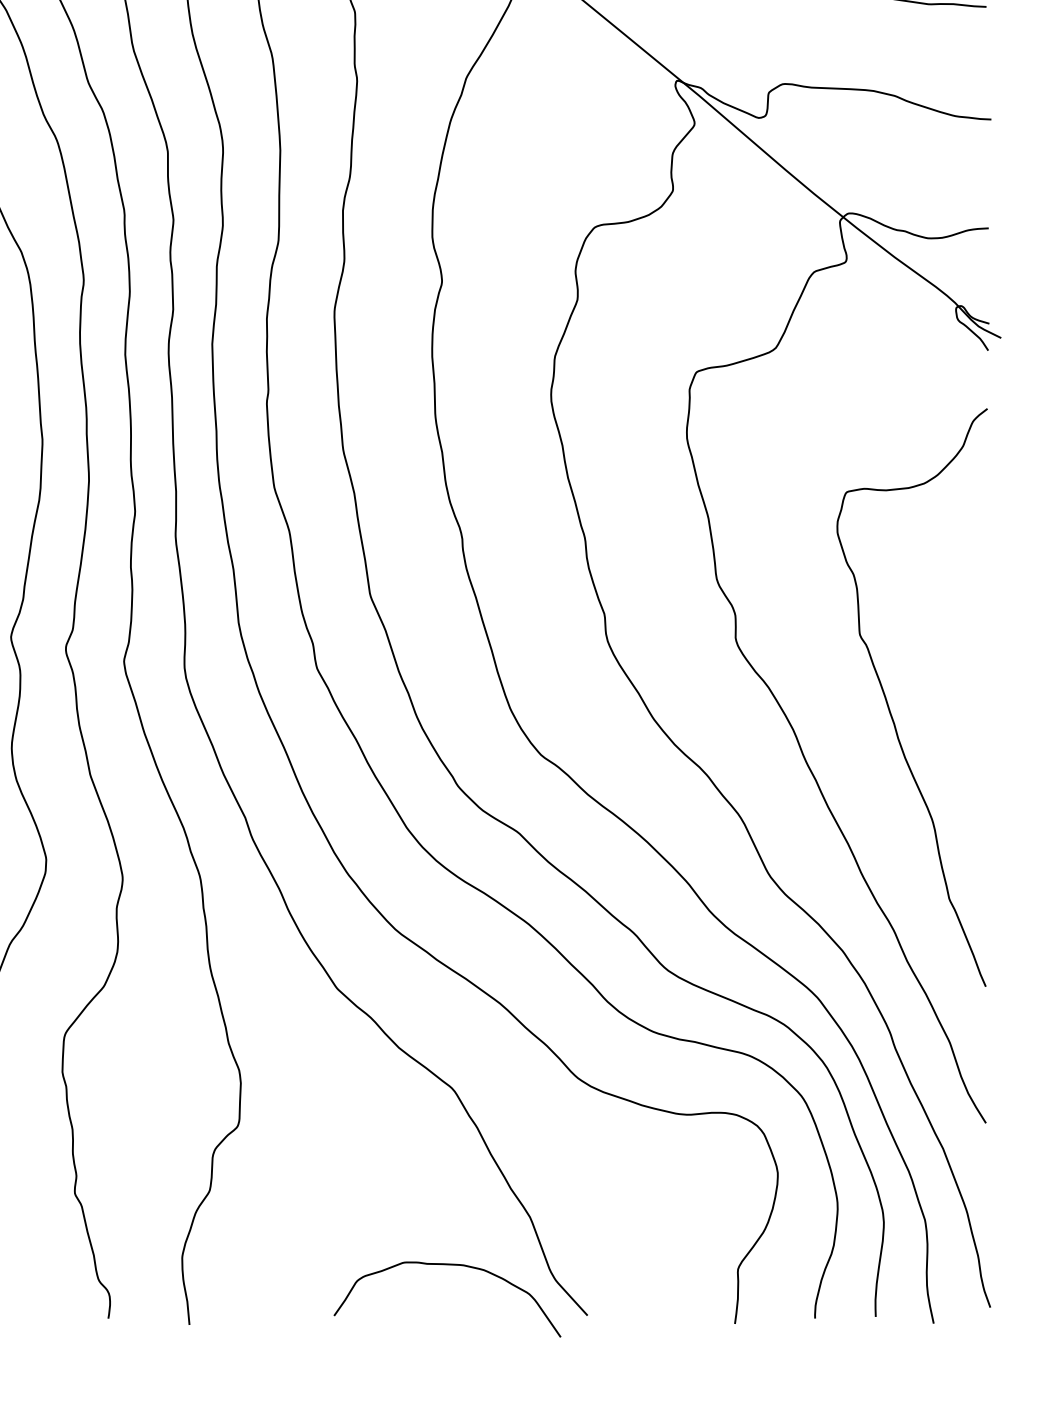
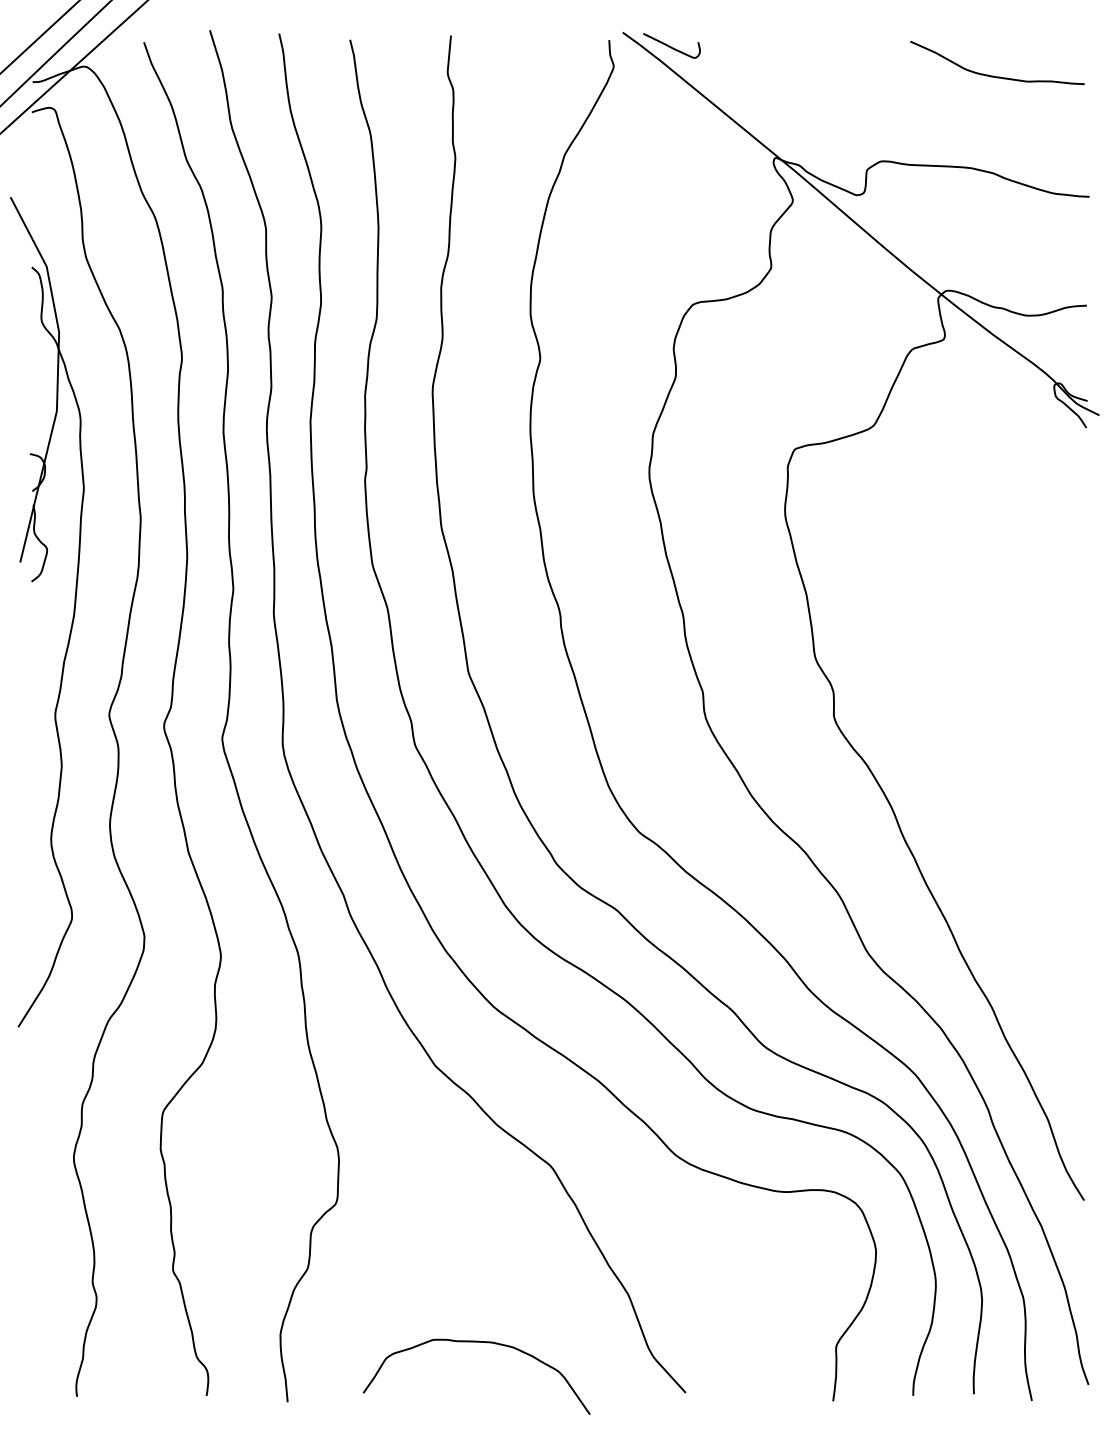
curve: (889, 706) -> (987, 783), removed
curve: (447, 1265) -> (476, 1342), moved

